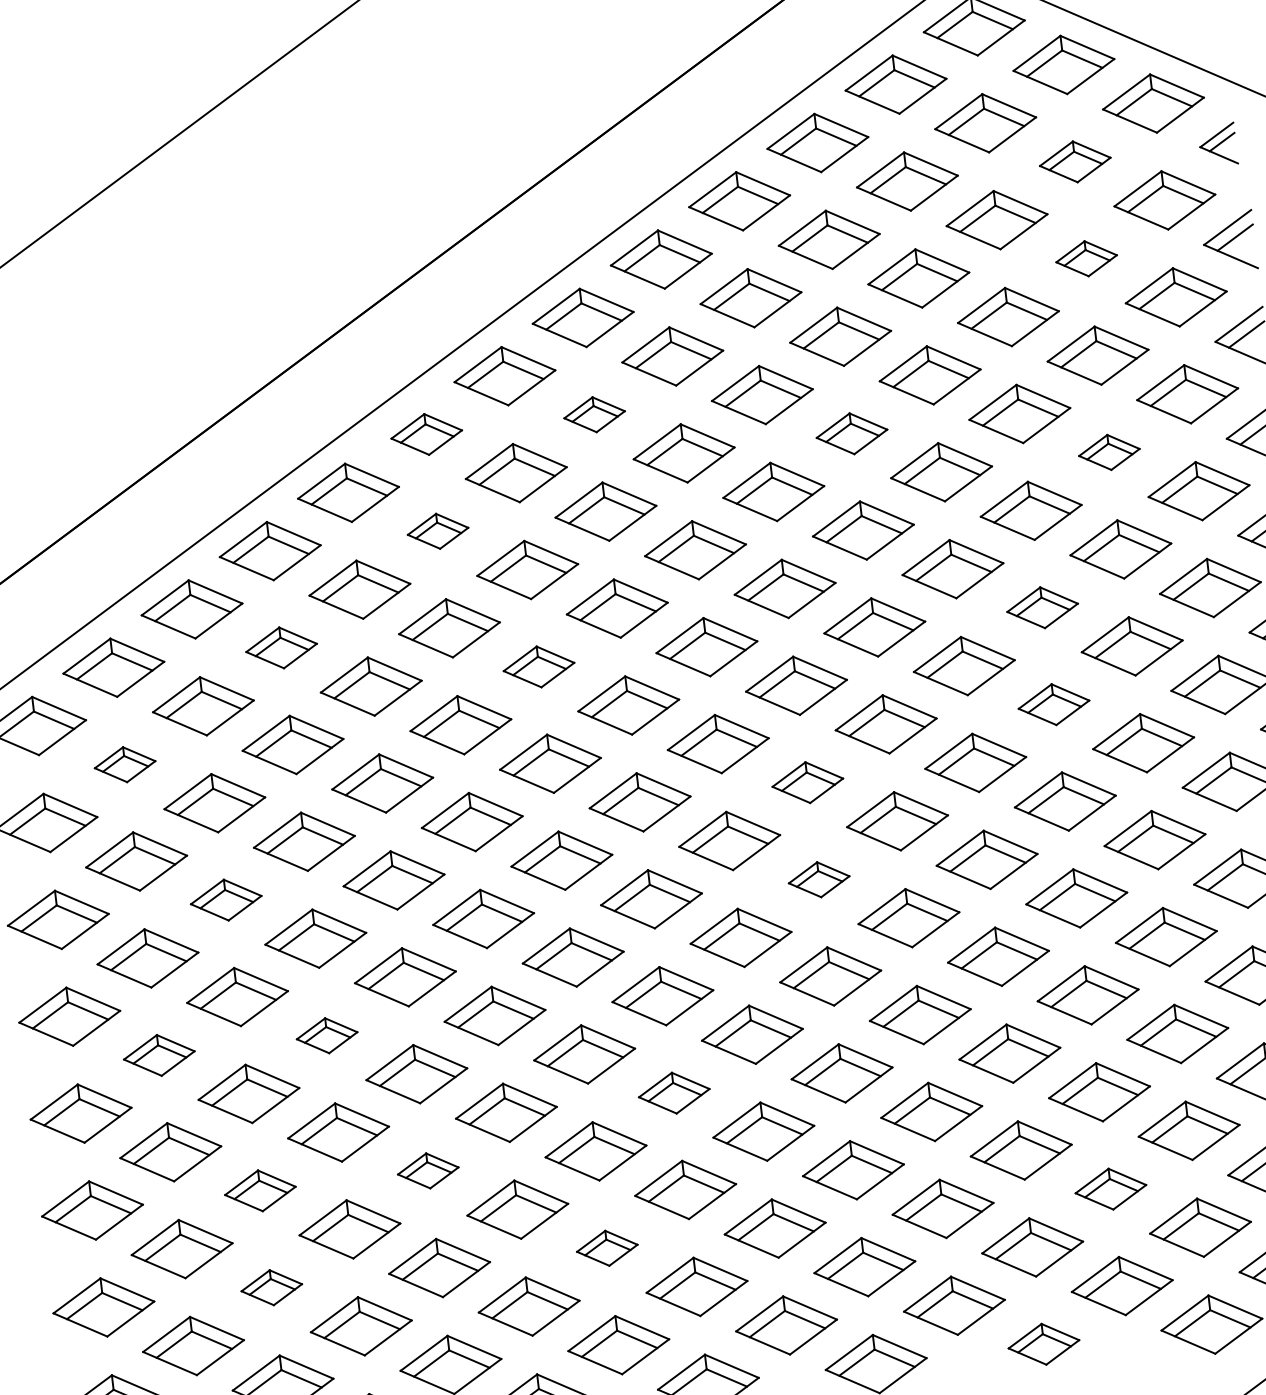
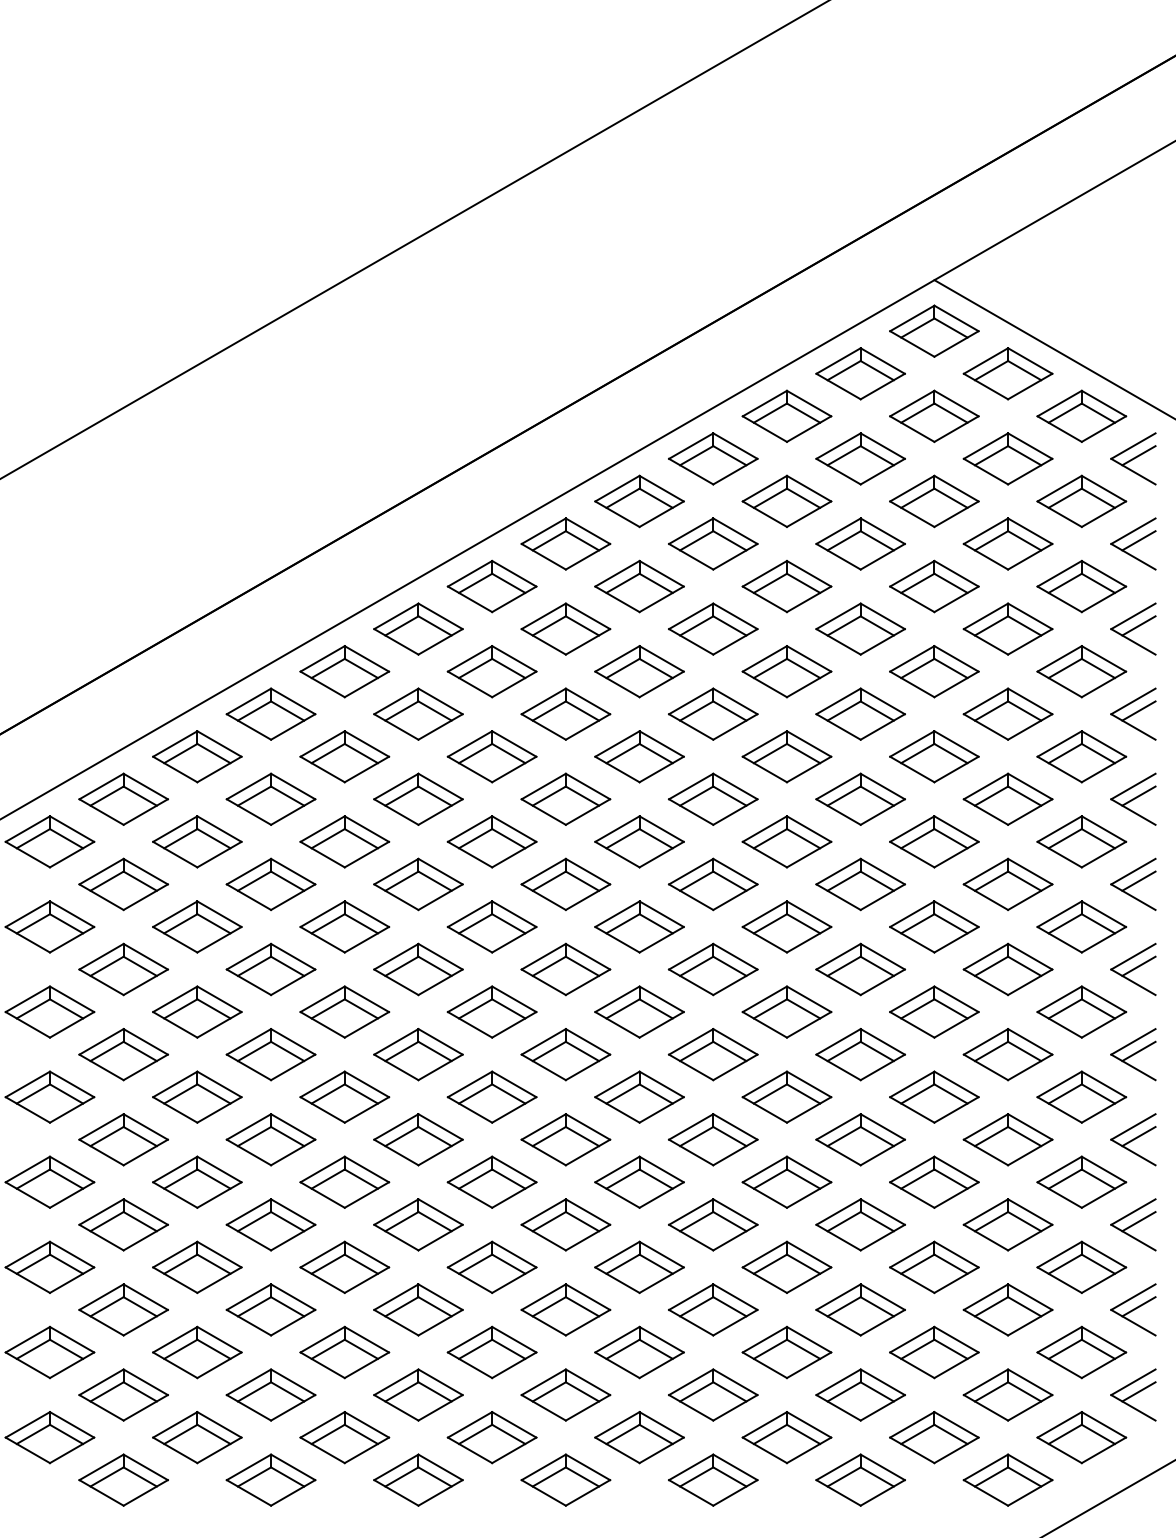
part: (1218, 144) -> (1133, 458), size x1.43
part: (1074, 161) -> (1007, 458), size x1.43
part: (1085, 258) -> (1007, 543), size x1.67
part: (594, 414) -> (565, 628), size x1.67
part: (426, 433) -> (418, 628), size x1.43
part: (851, 433) -> (786, 671), size x1.43
part: (1108, 451) -> (1007, 713), size x1.67
part: (438, 530) -> (418, 713), size x1.67
part: (1042, 607) -> (934, 841), size x1.43
part: (280, 647) -> (270, 798), size x1.43
part: (538, 666) -> (491, 841), size x1.43
part: (1054, 704) -> (934, 926), size x1.43
part: (125, 764) -> (123, 884), size x1.67
part: (807, 782) -> (712, 969), size x1.43
part: (818, 879) -> (712, 1054), size x1.67
part: (226, 899) -> (197, 1011), size x1.43
part: (326, 1035) -> (270, 1139), size x1.67
part: (159, 1055) -> (123, 1139), size x1.43
part: (673, 1092) -> (565, 1224), size x1.43
part: (427, 1170) -> (344, 1266), size x1.67
part: (1111, 1189) -> (934, 1352), size x1.43
part: (260, 1190) -> (197, 1267), size x1.43
part: (606, 1248) -> (491, 1352), size x1.67
part: (271, 1287) -> (197, 1352), size x1.67
part: (1043, 1343) -> (860, 1479), size x1.43

